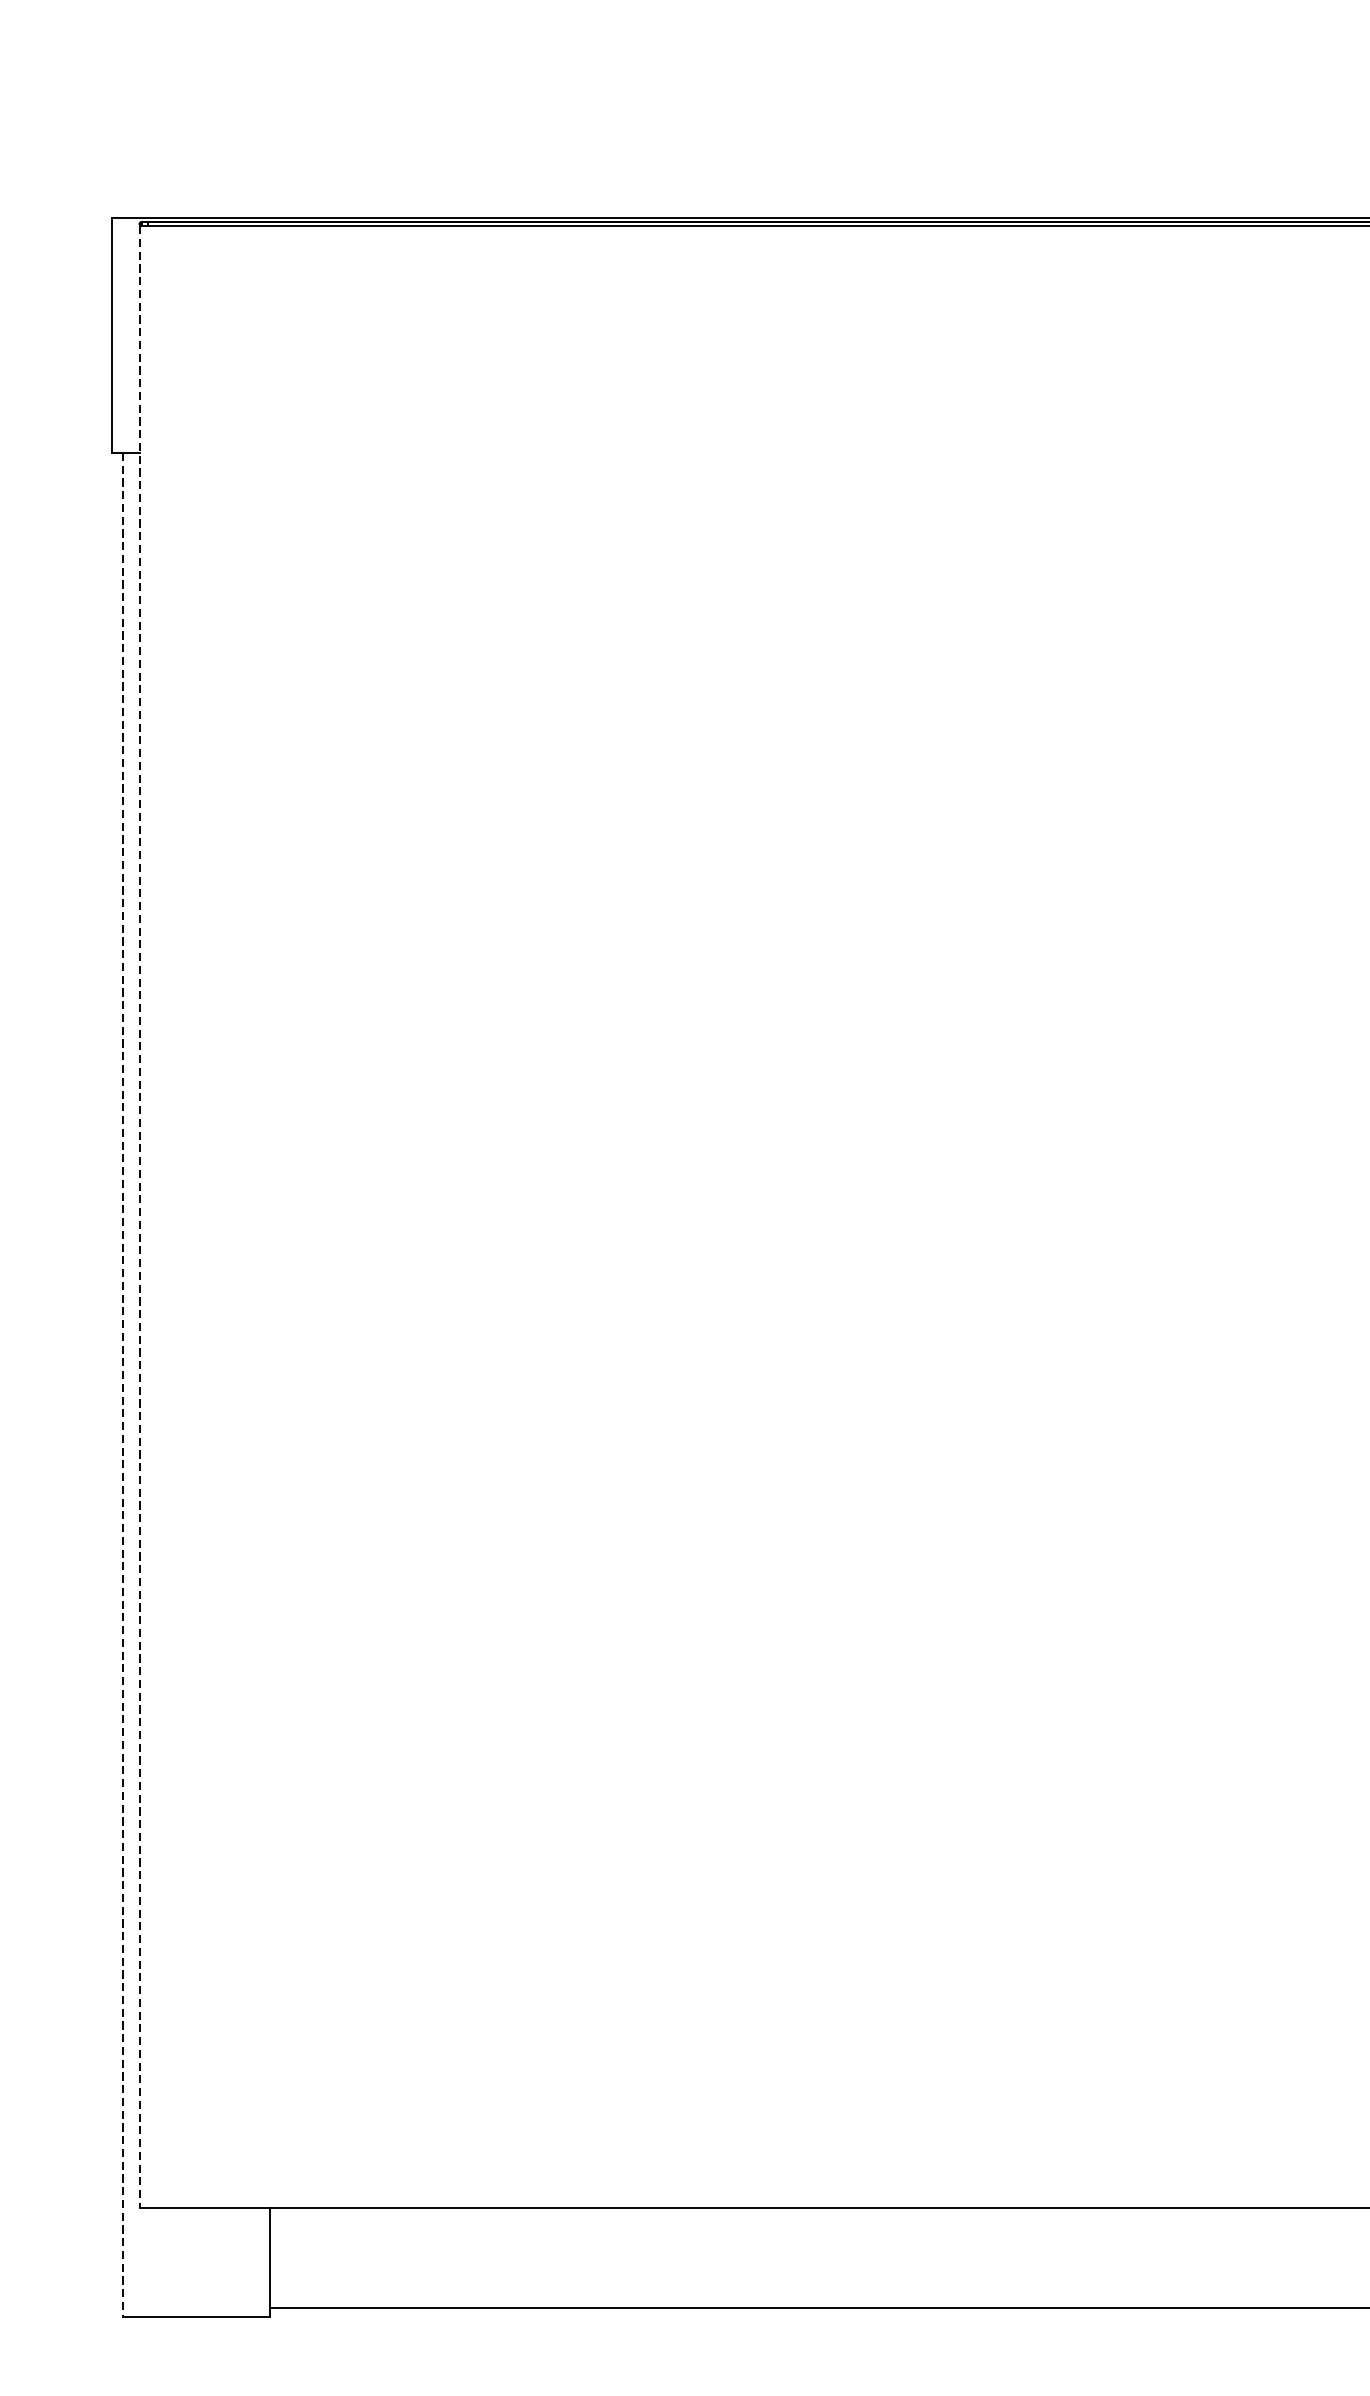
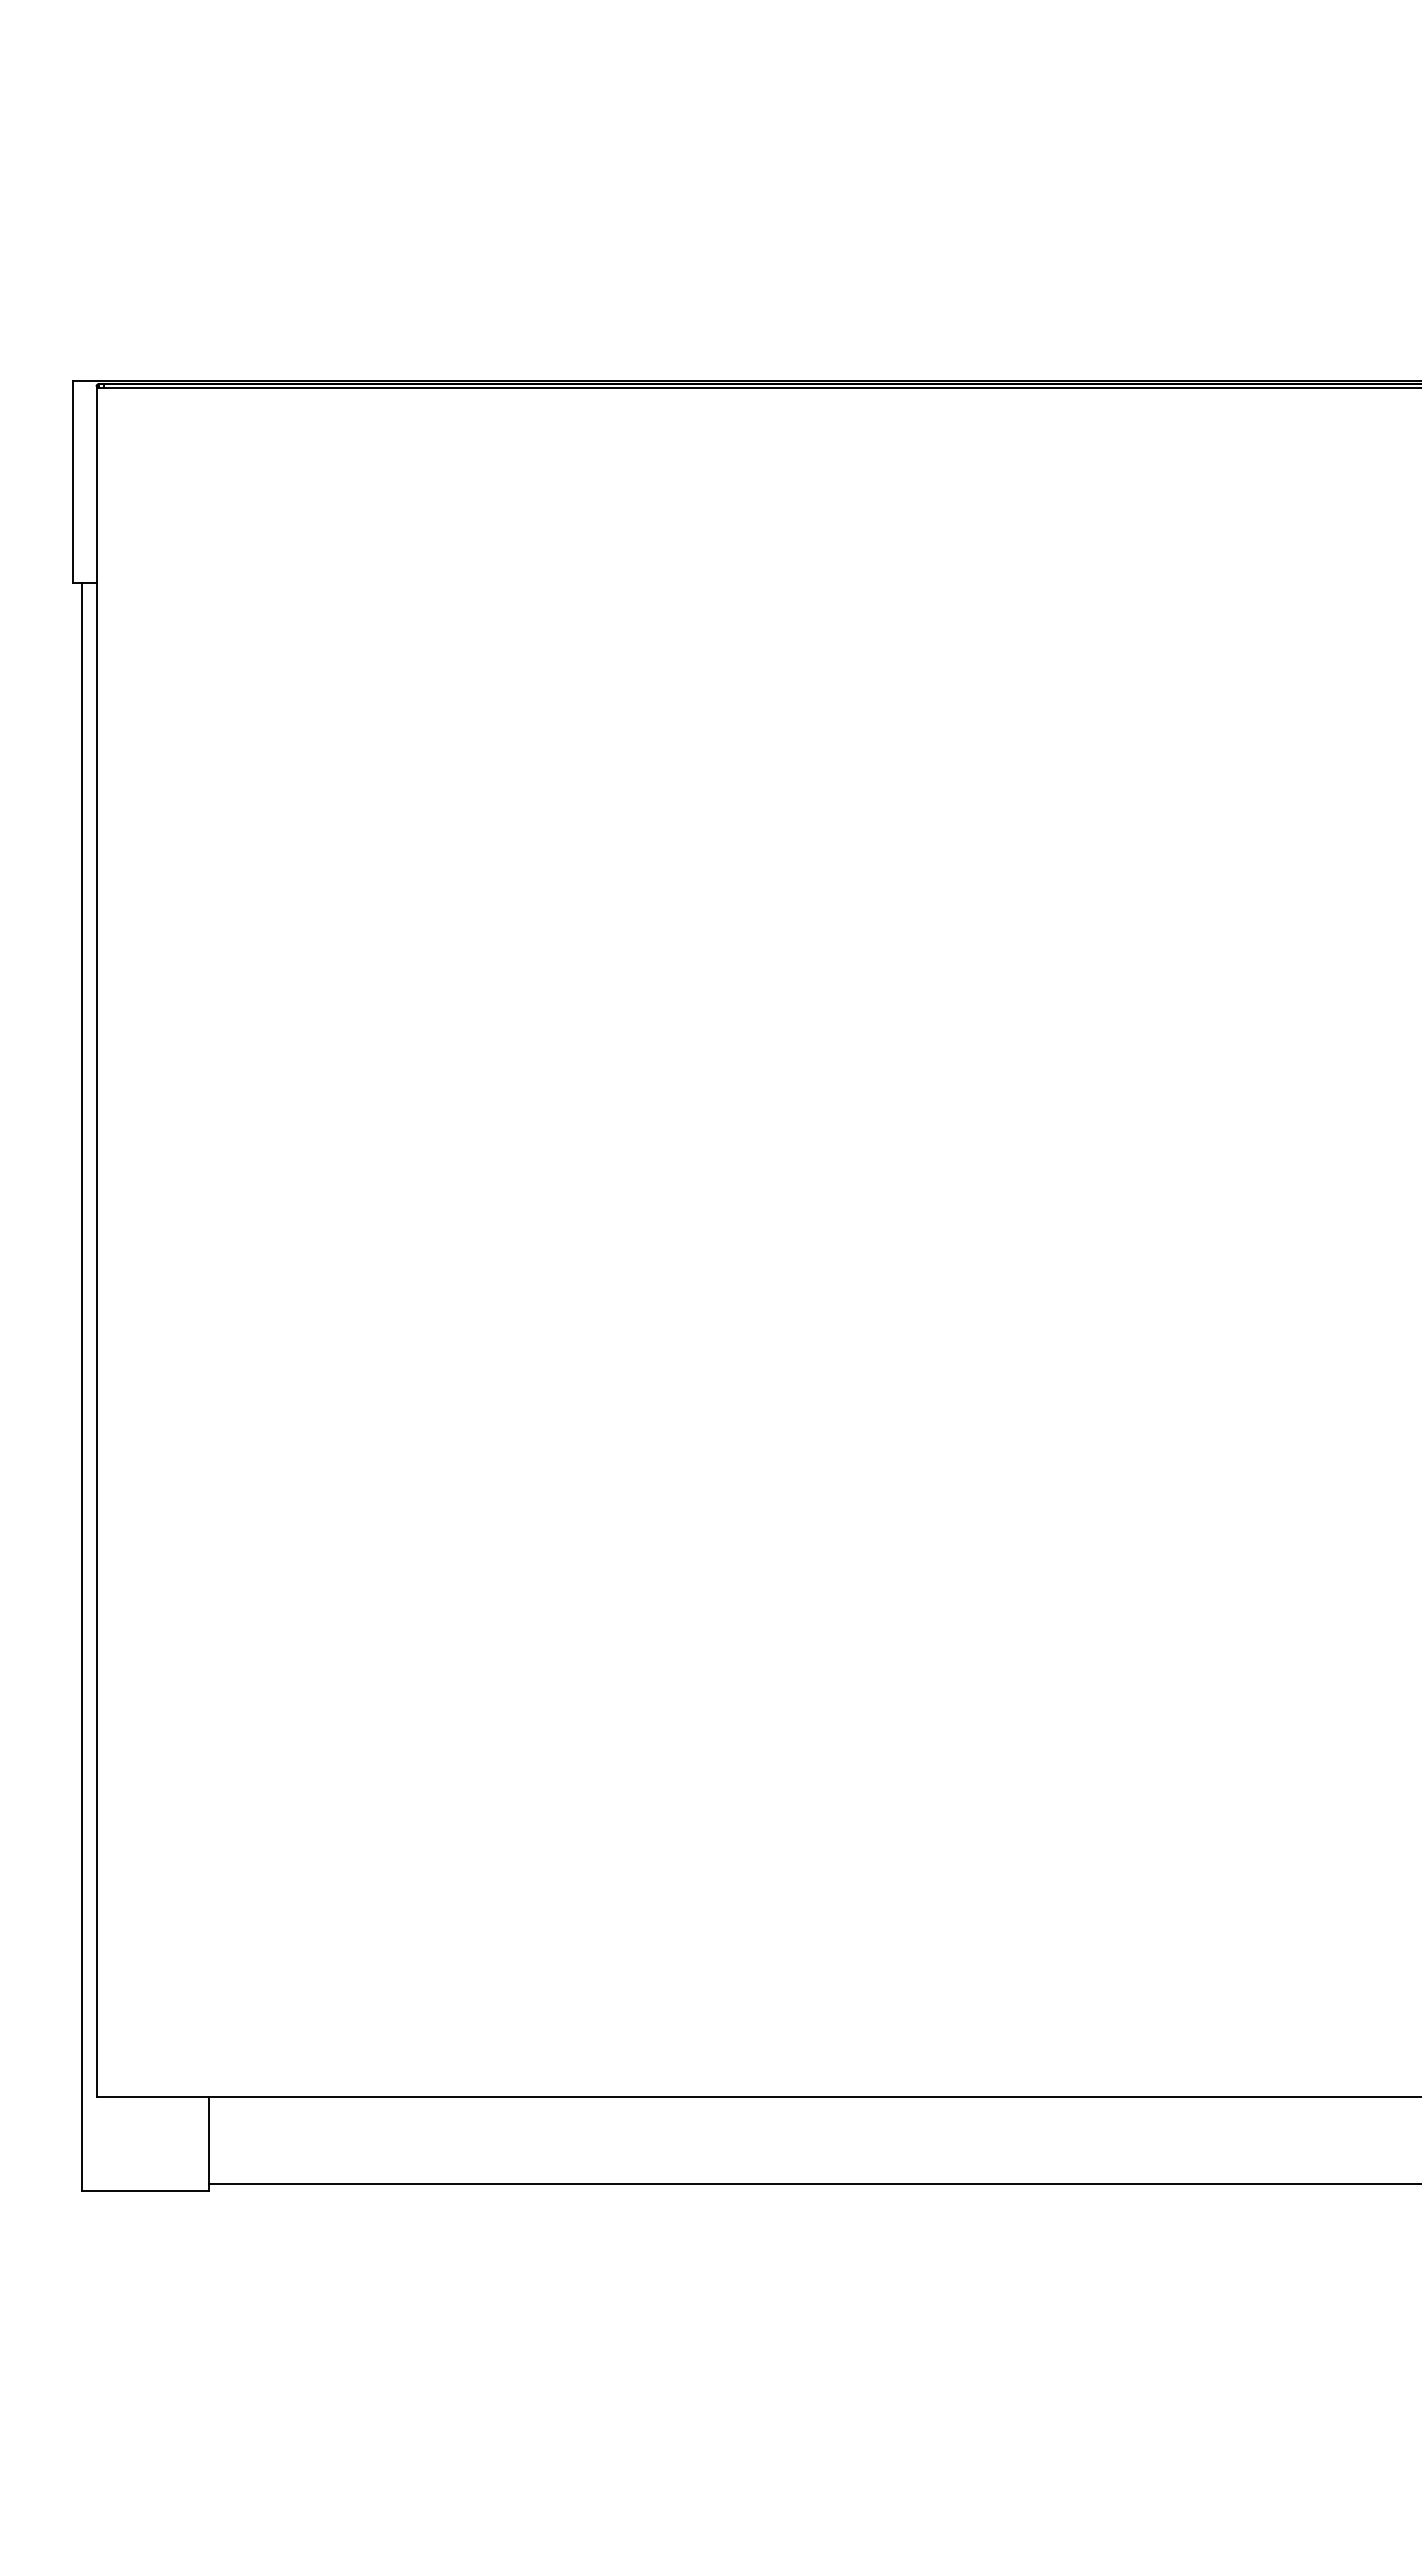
line: (139, 1216) -> (96, 1242), dashed -> solid
line: (123, 1385) -> (82, 1387), dashed -> solid

